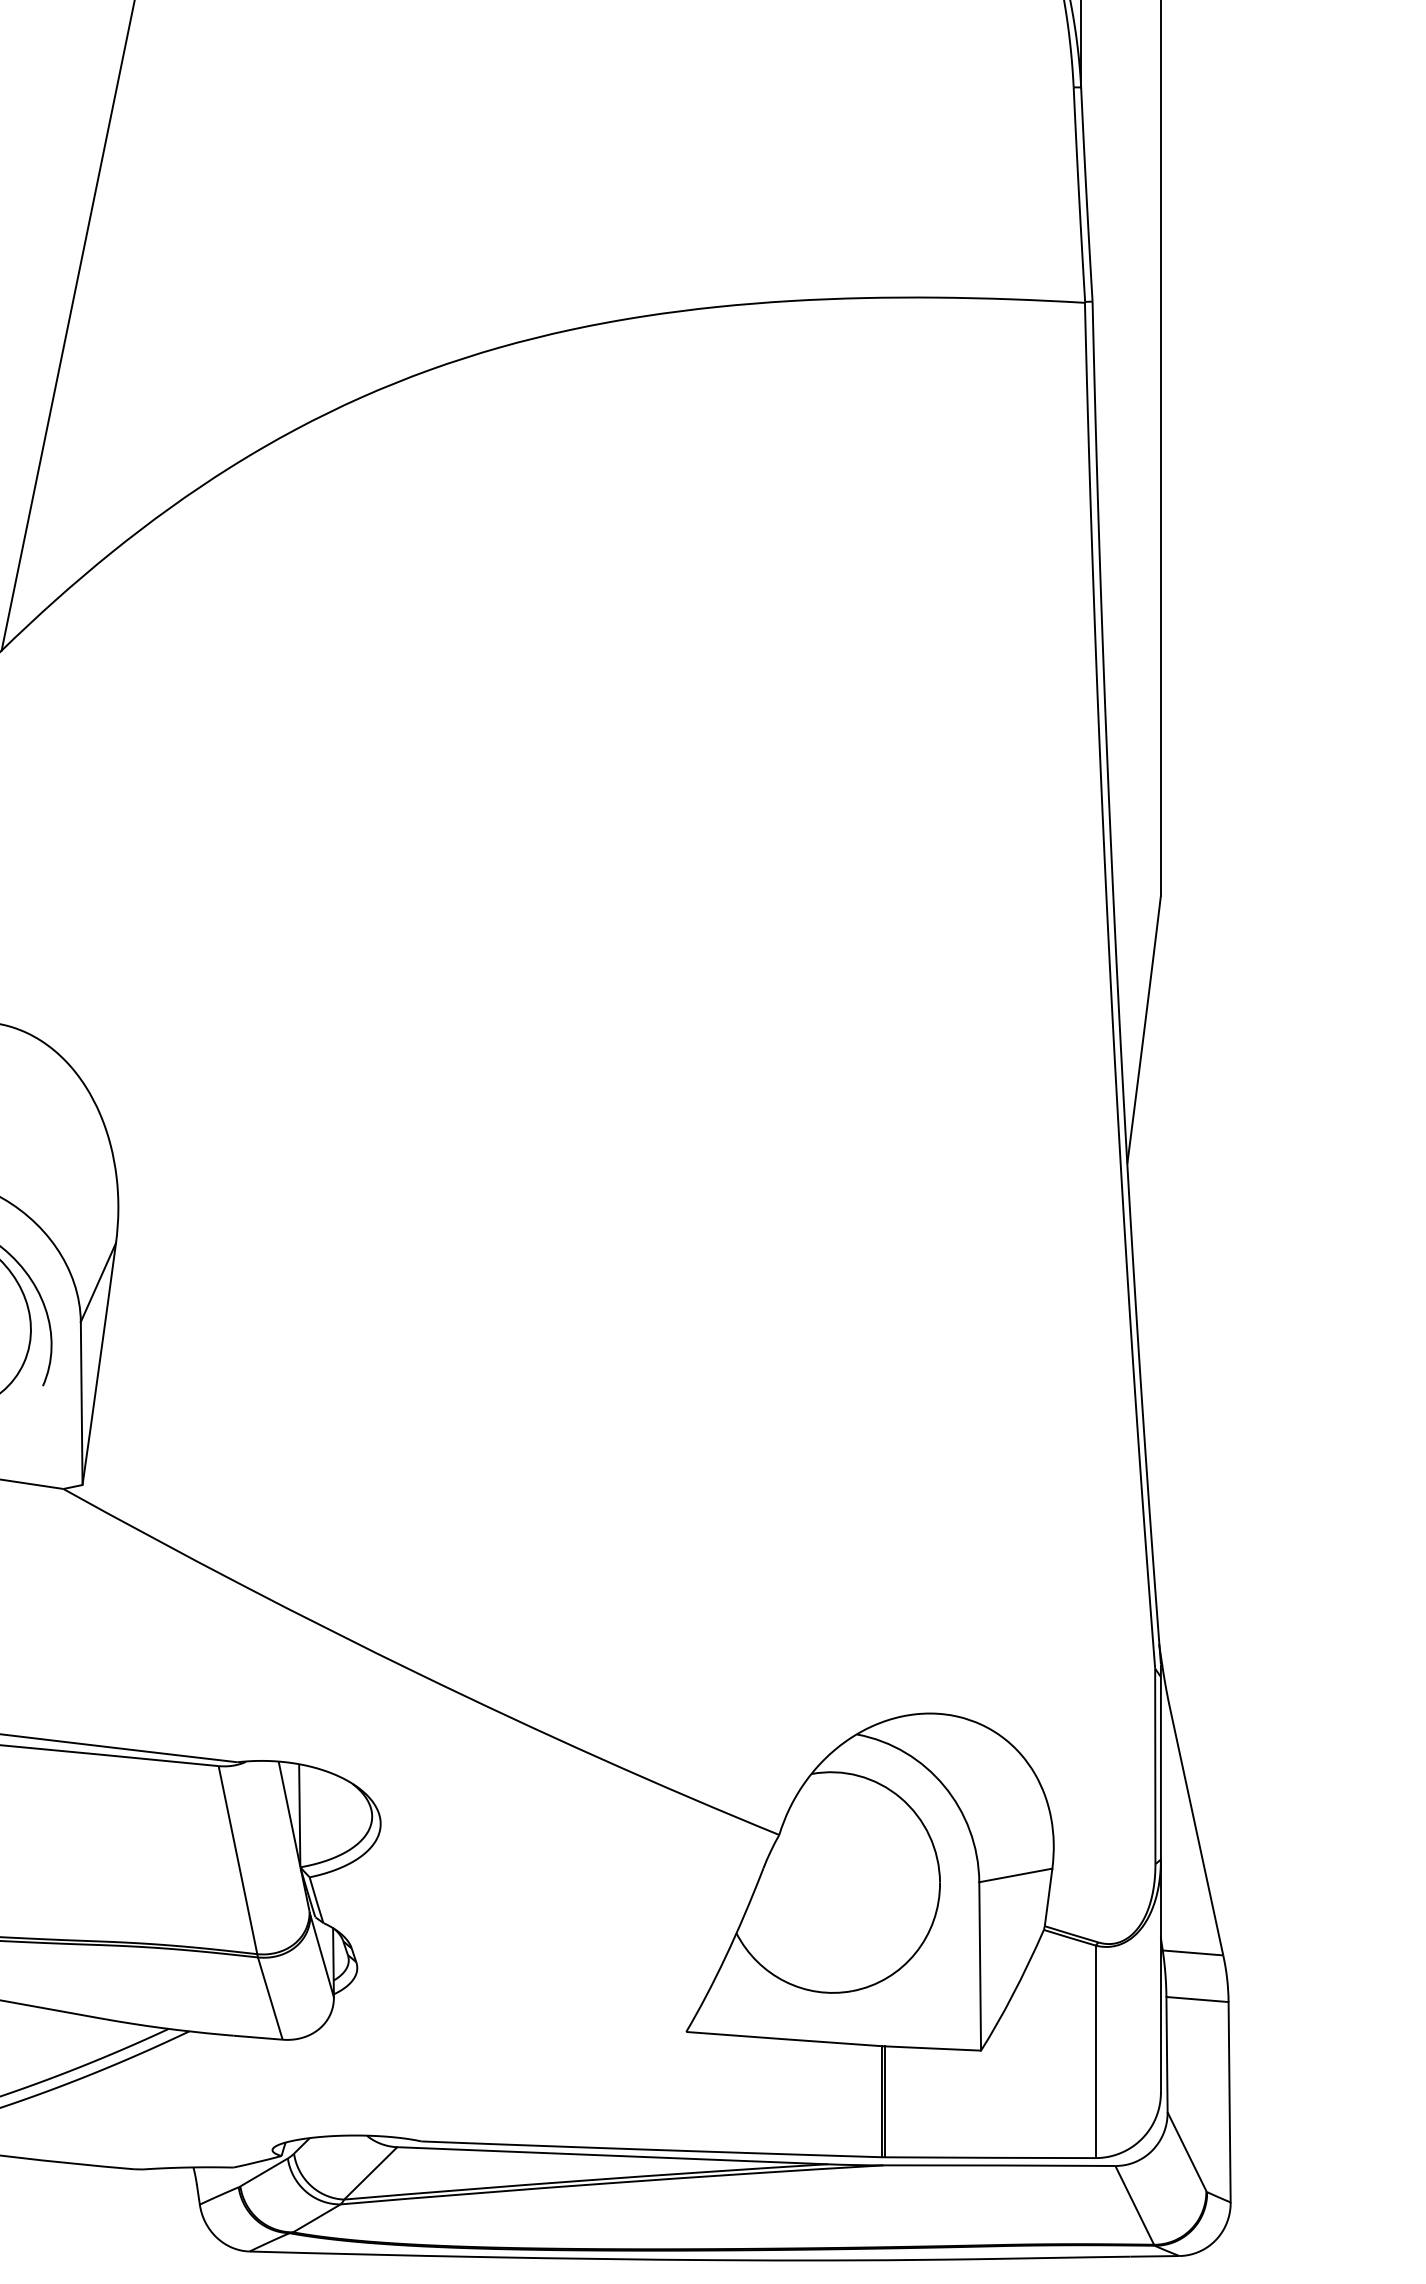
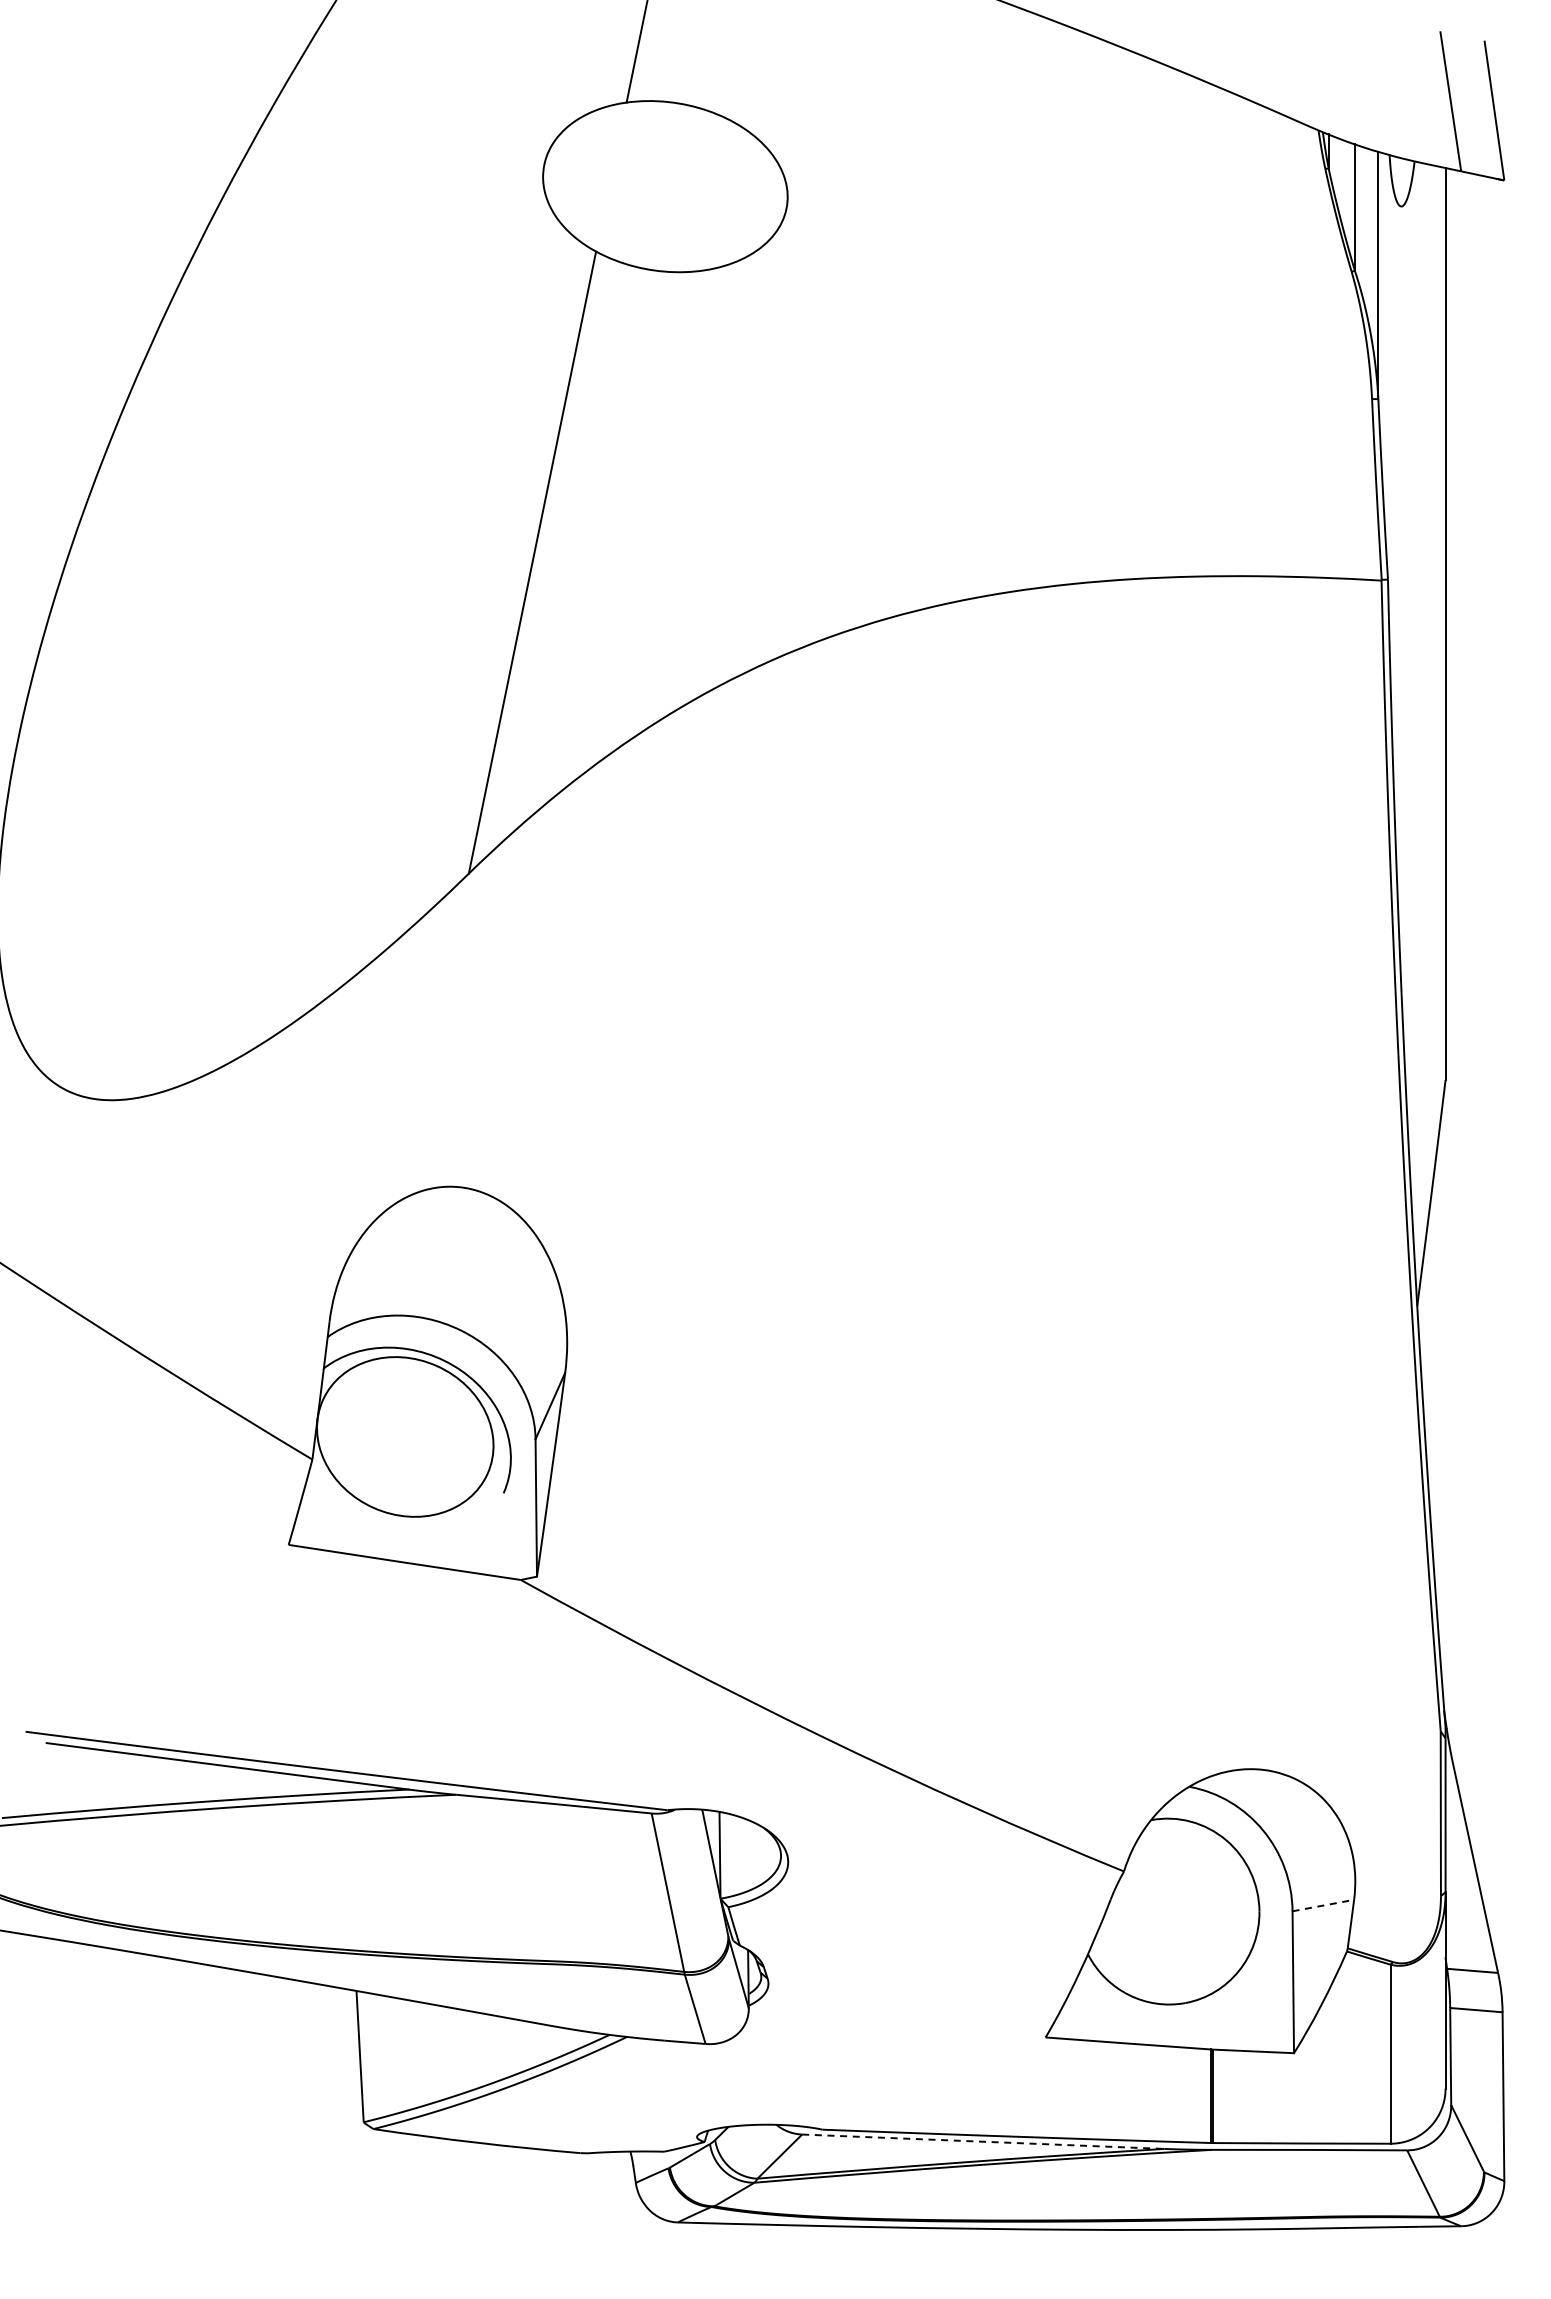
line: (1016, 1875) -> (1323, 1905), solid -> dashed
line: (612, 2155) -> (983, 2141), solid -> dashed

